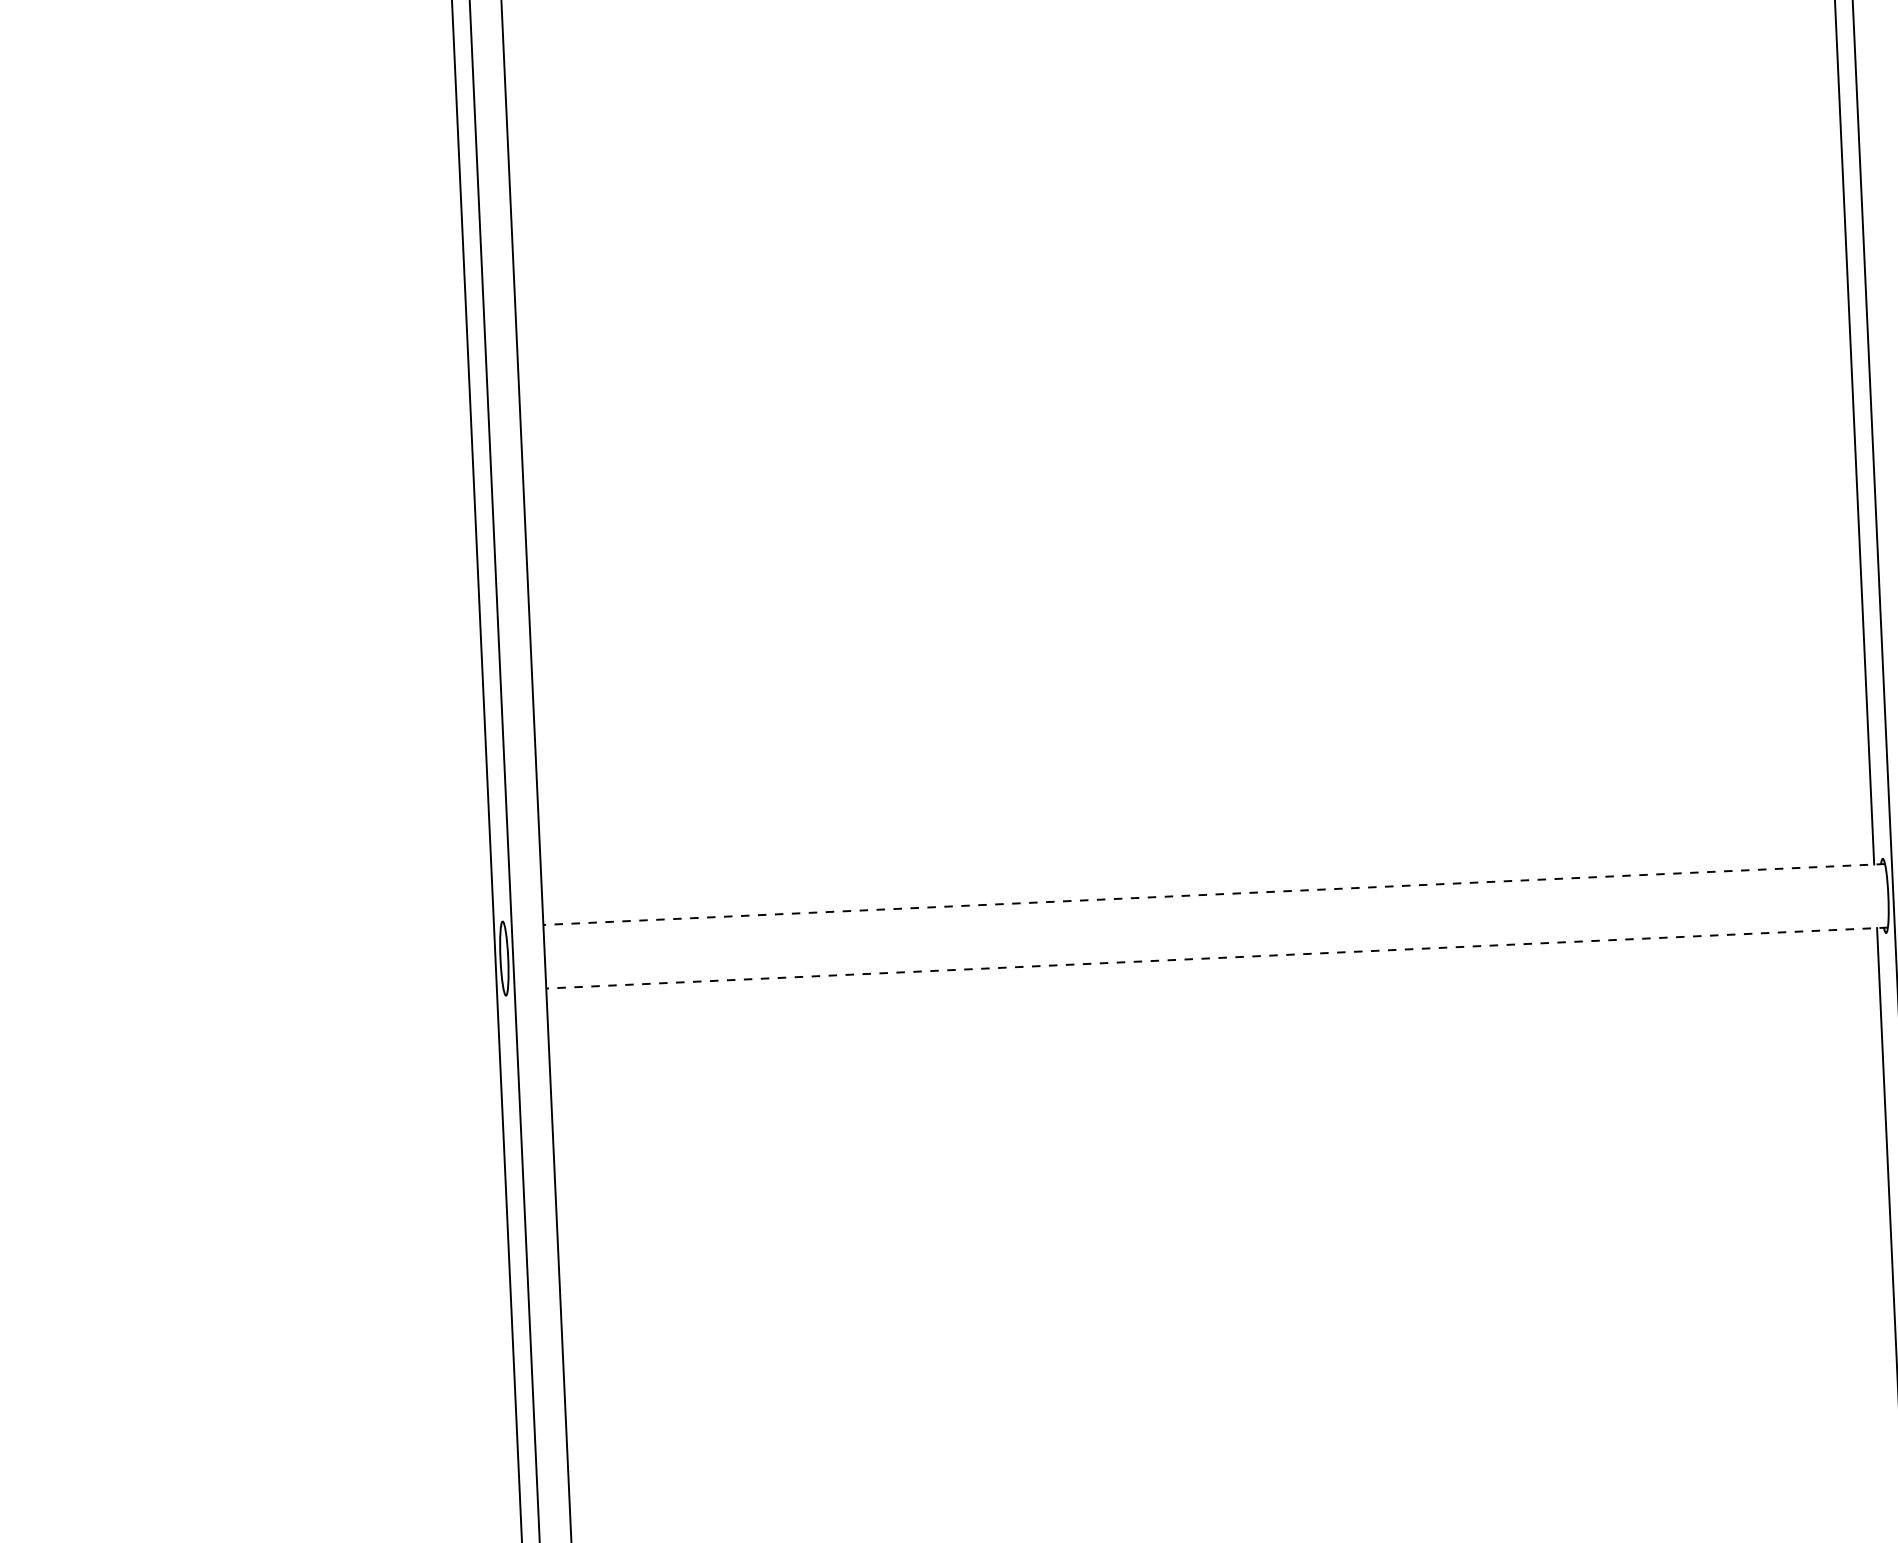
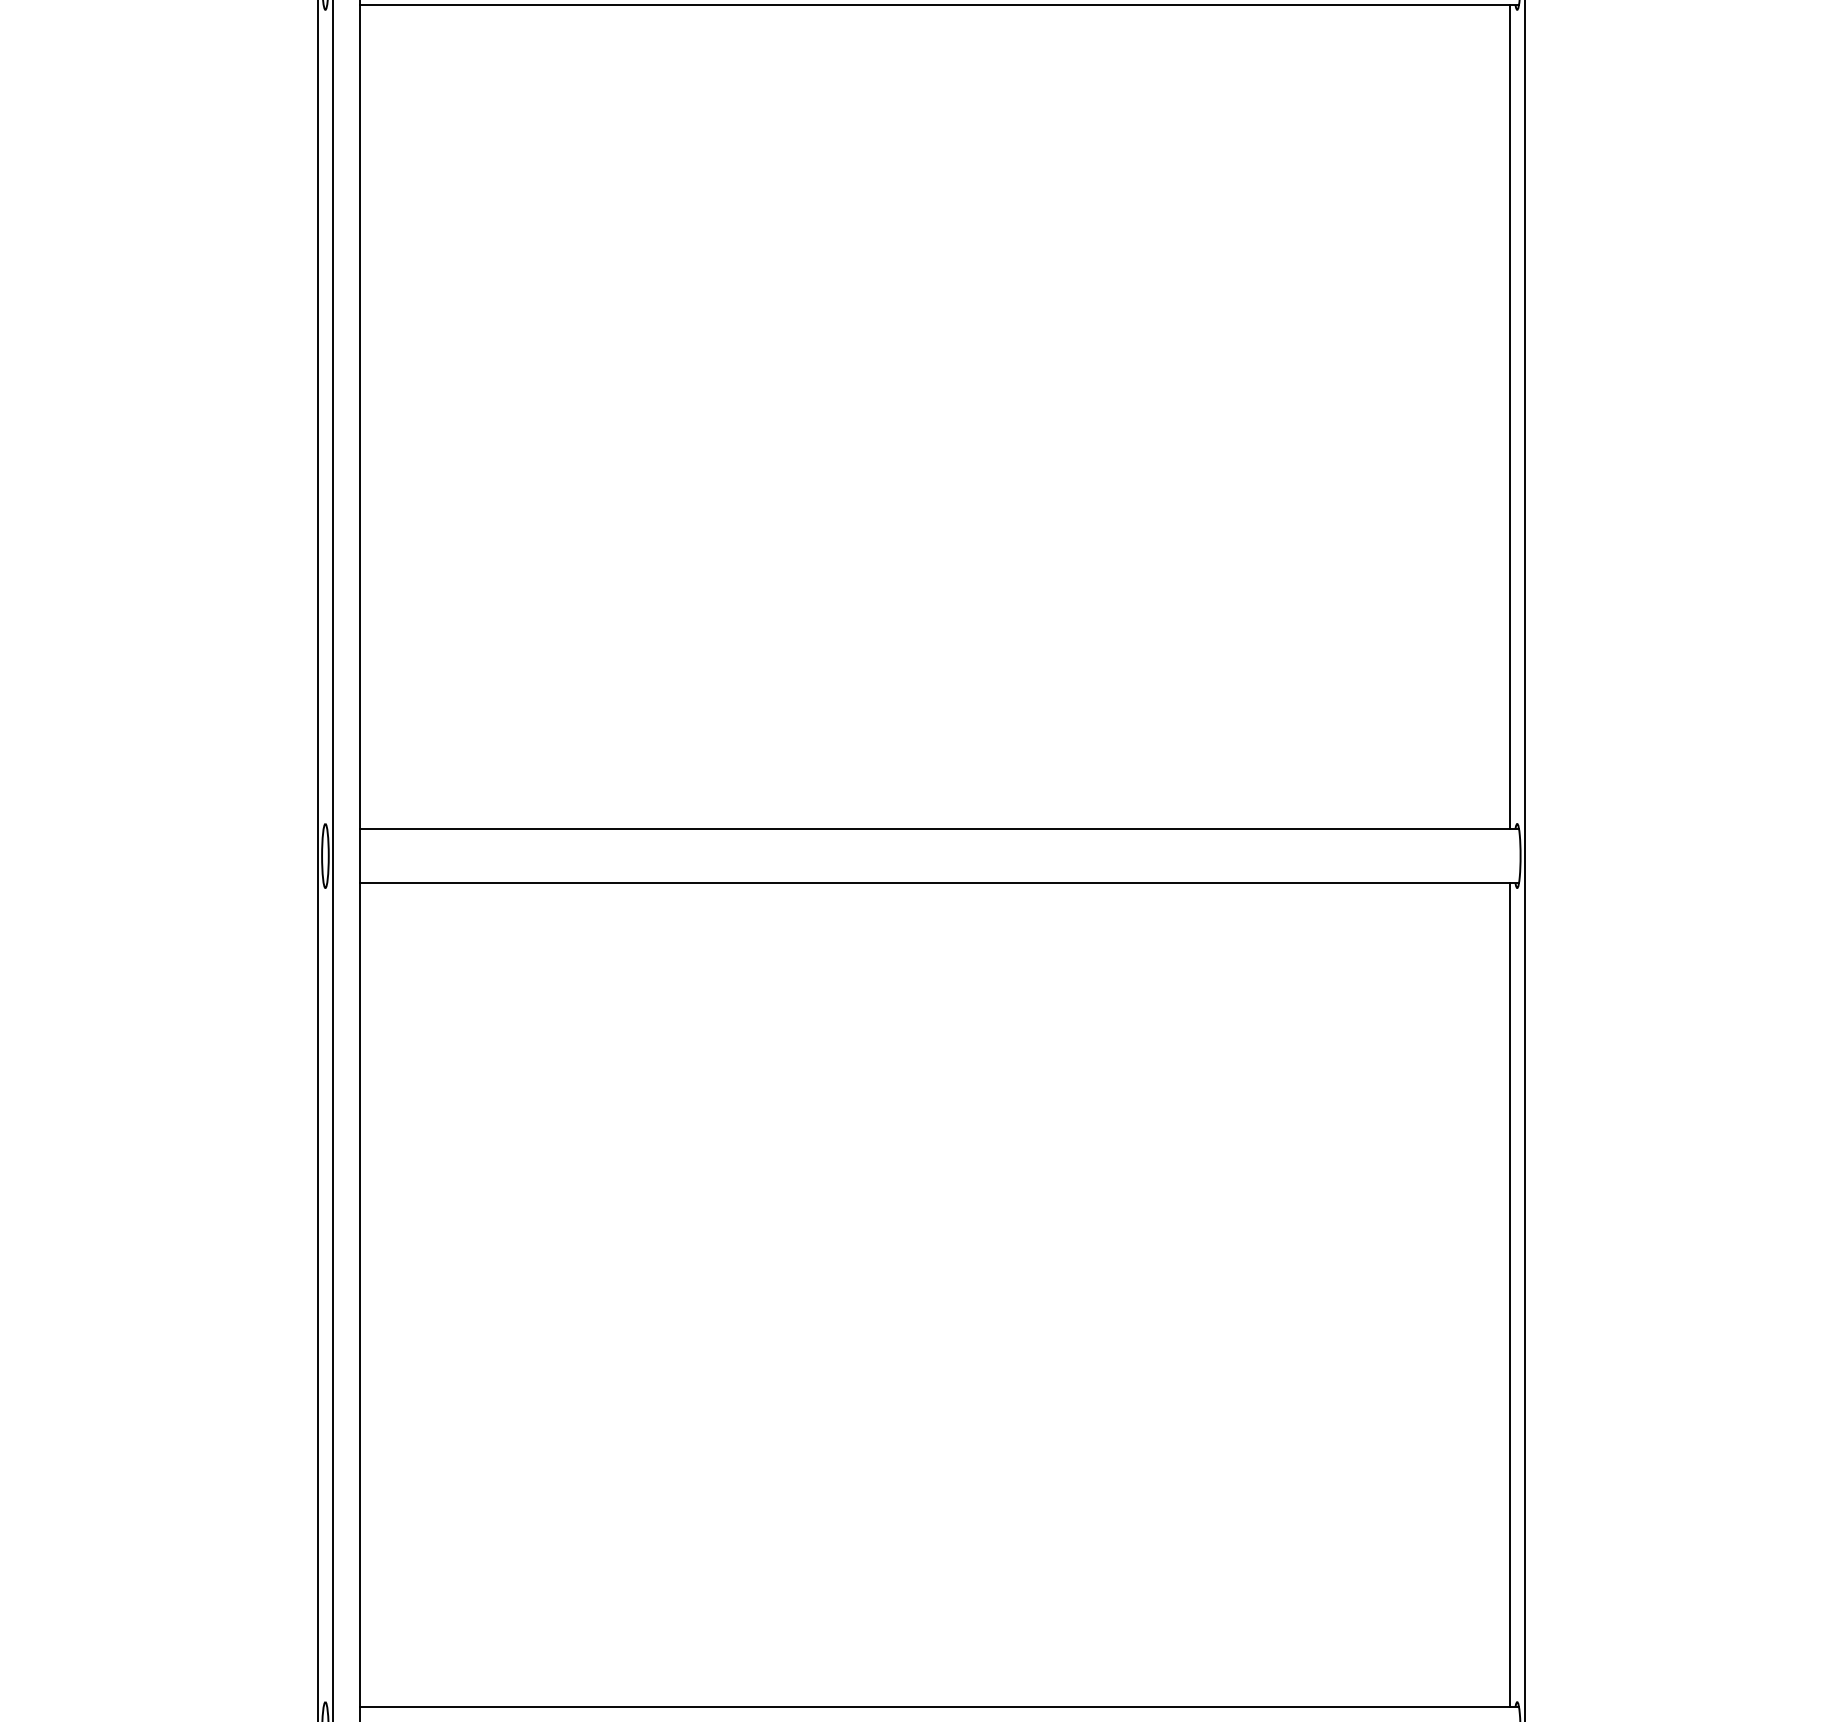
line: (1214, 894) -> (939, 828), dashed -> solid
line: (1216, 958) -> (939, 883), dashed -> solid

